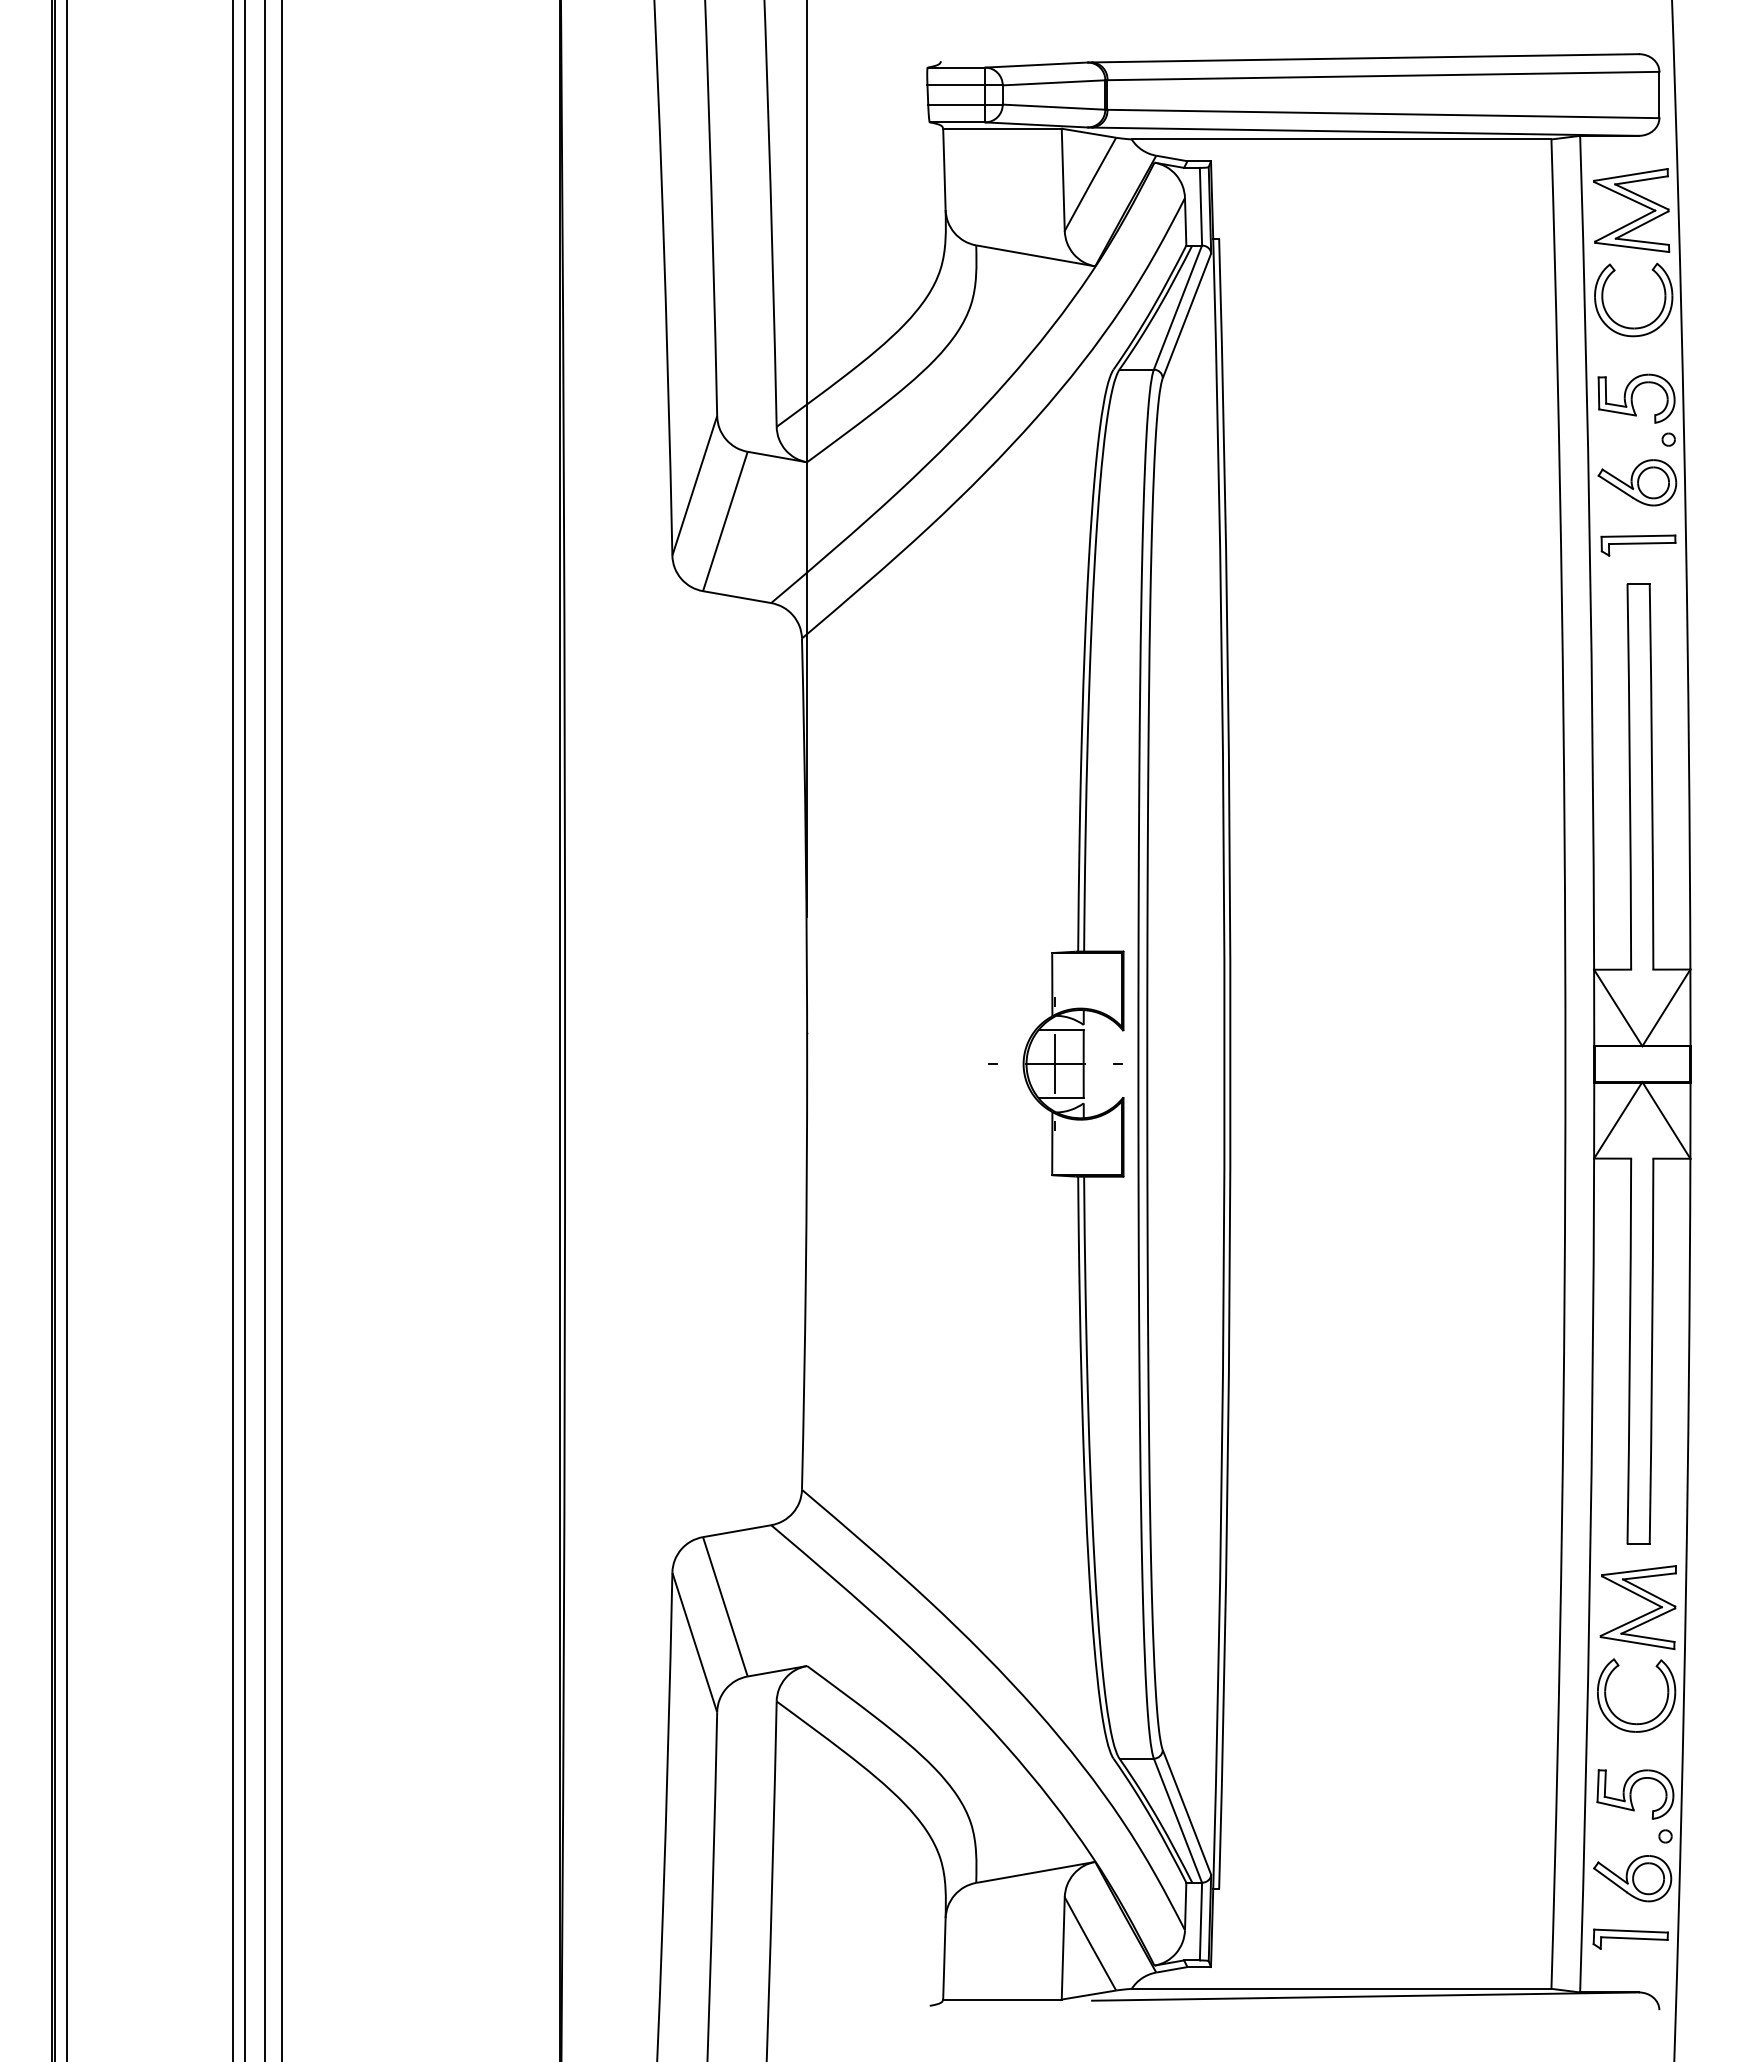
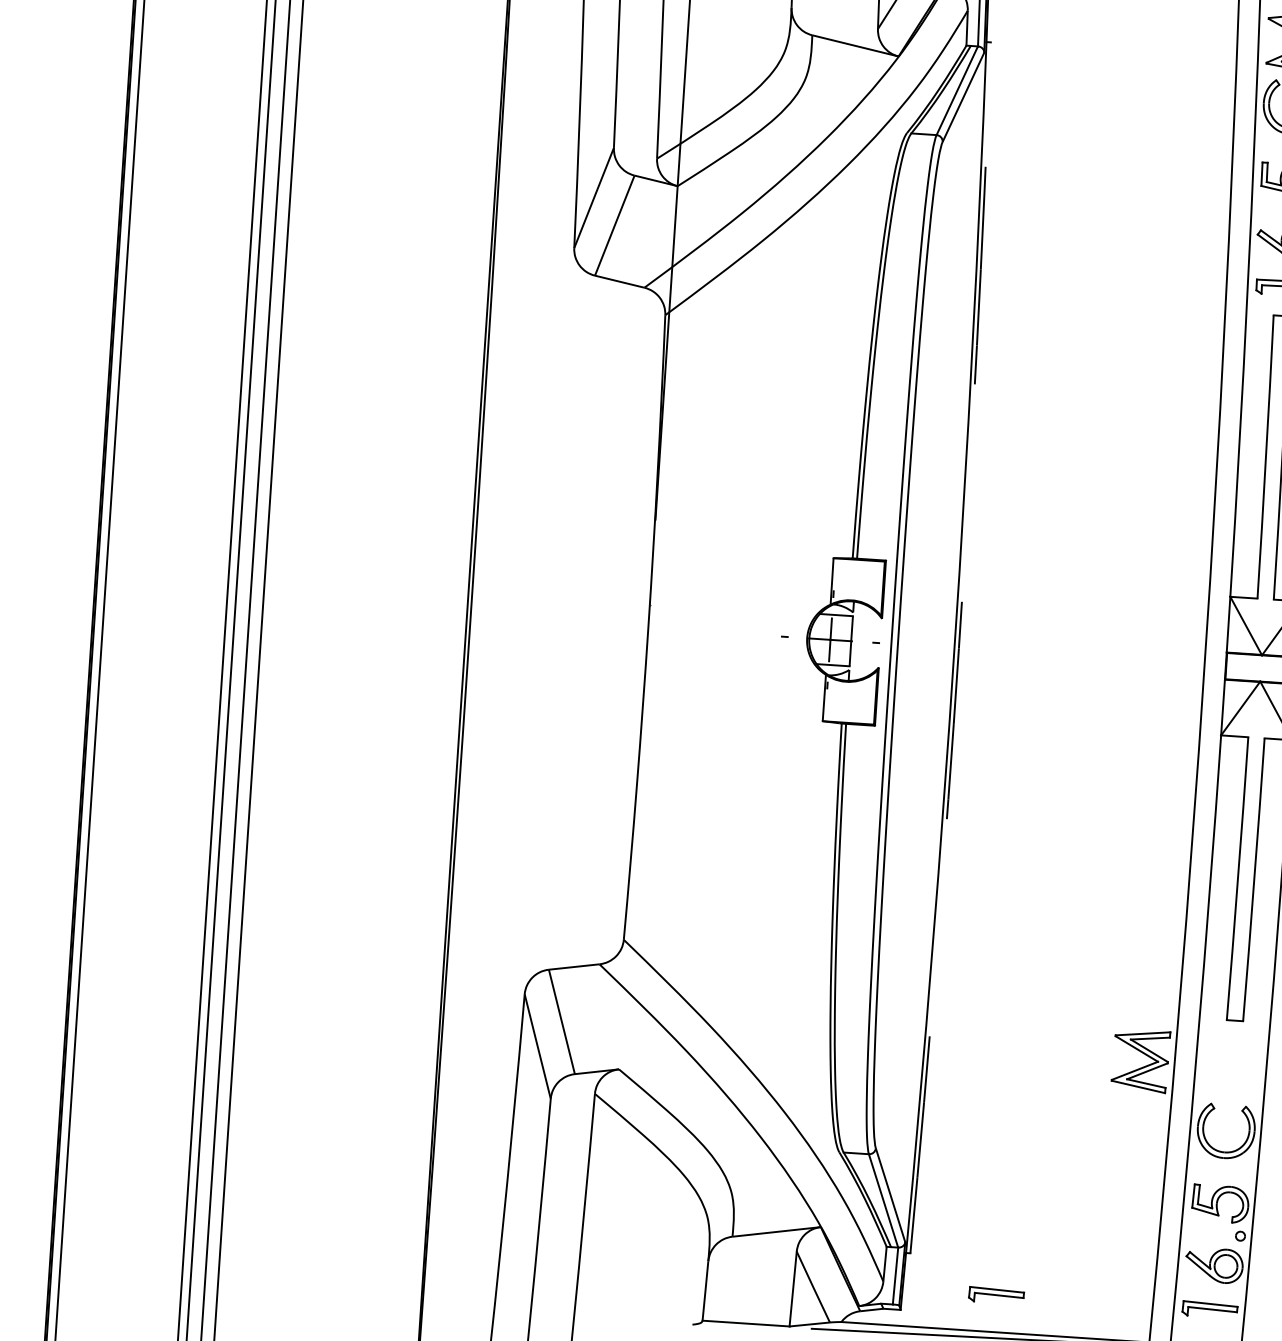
arc: (1230, 1064) -> (958, 648), solid -> dashed
part: (1641, 1615) -> (1142, 1066), moved
part: (1339, 1938) -> (996, 1295), added

